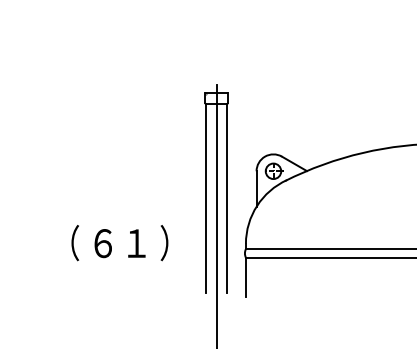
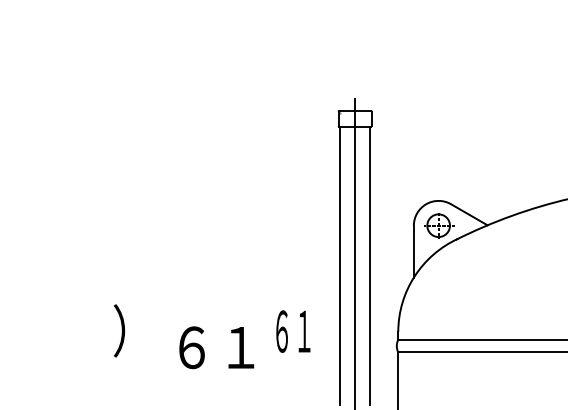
text: (65, 243) -> (133, 331), （ -> ）
text: (119, 243) -> (215, 347), moved
text: (172, 243) -> (290, 331), ） -> ６１

